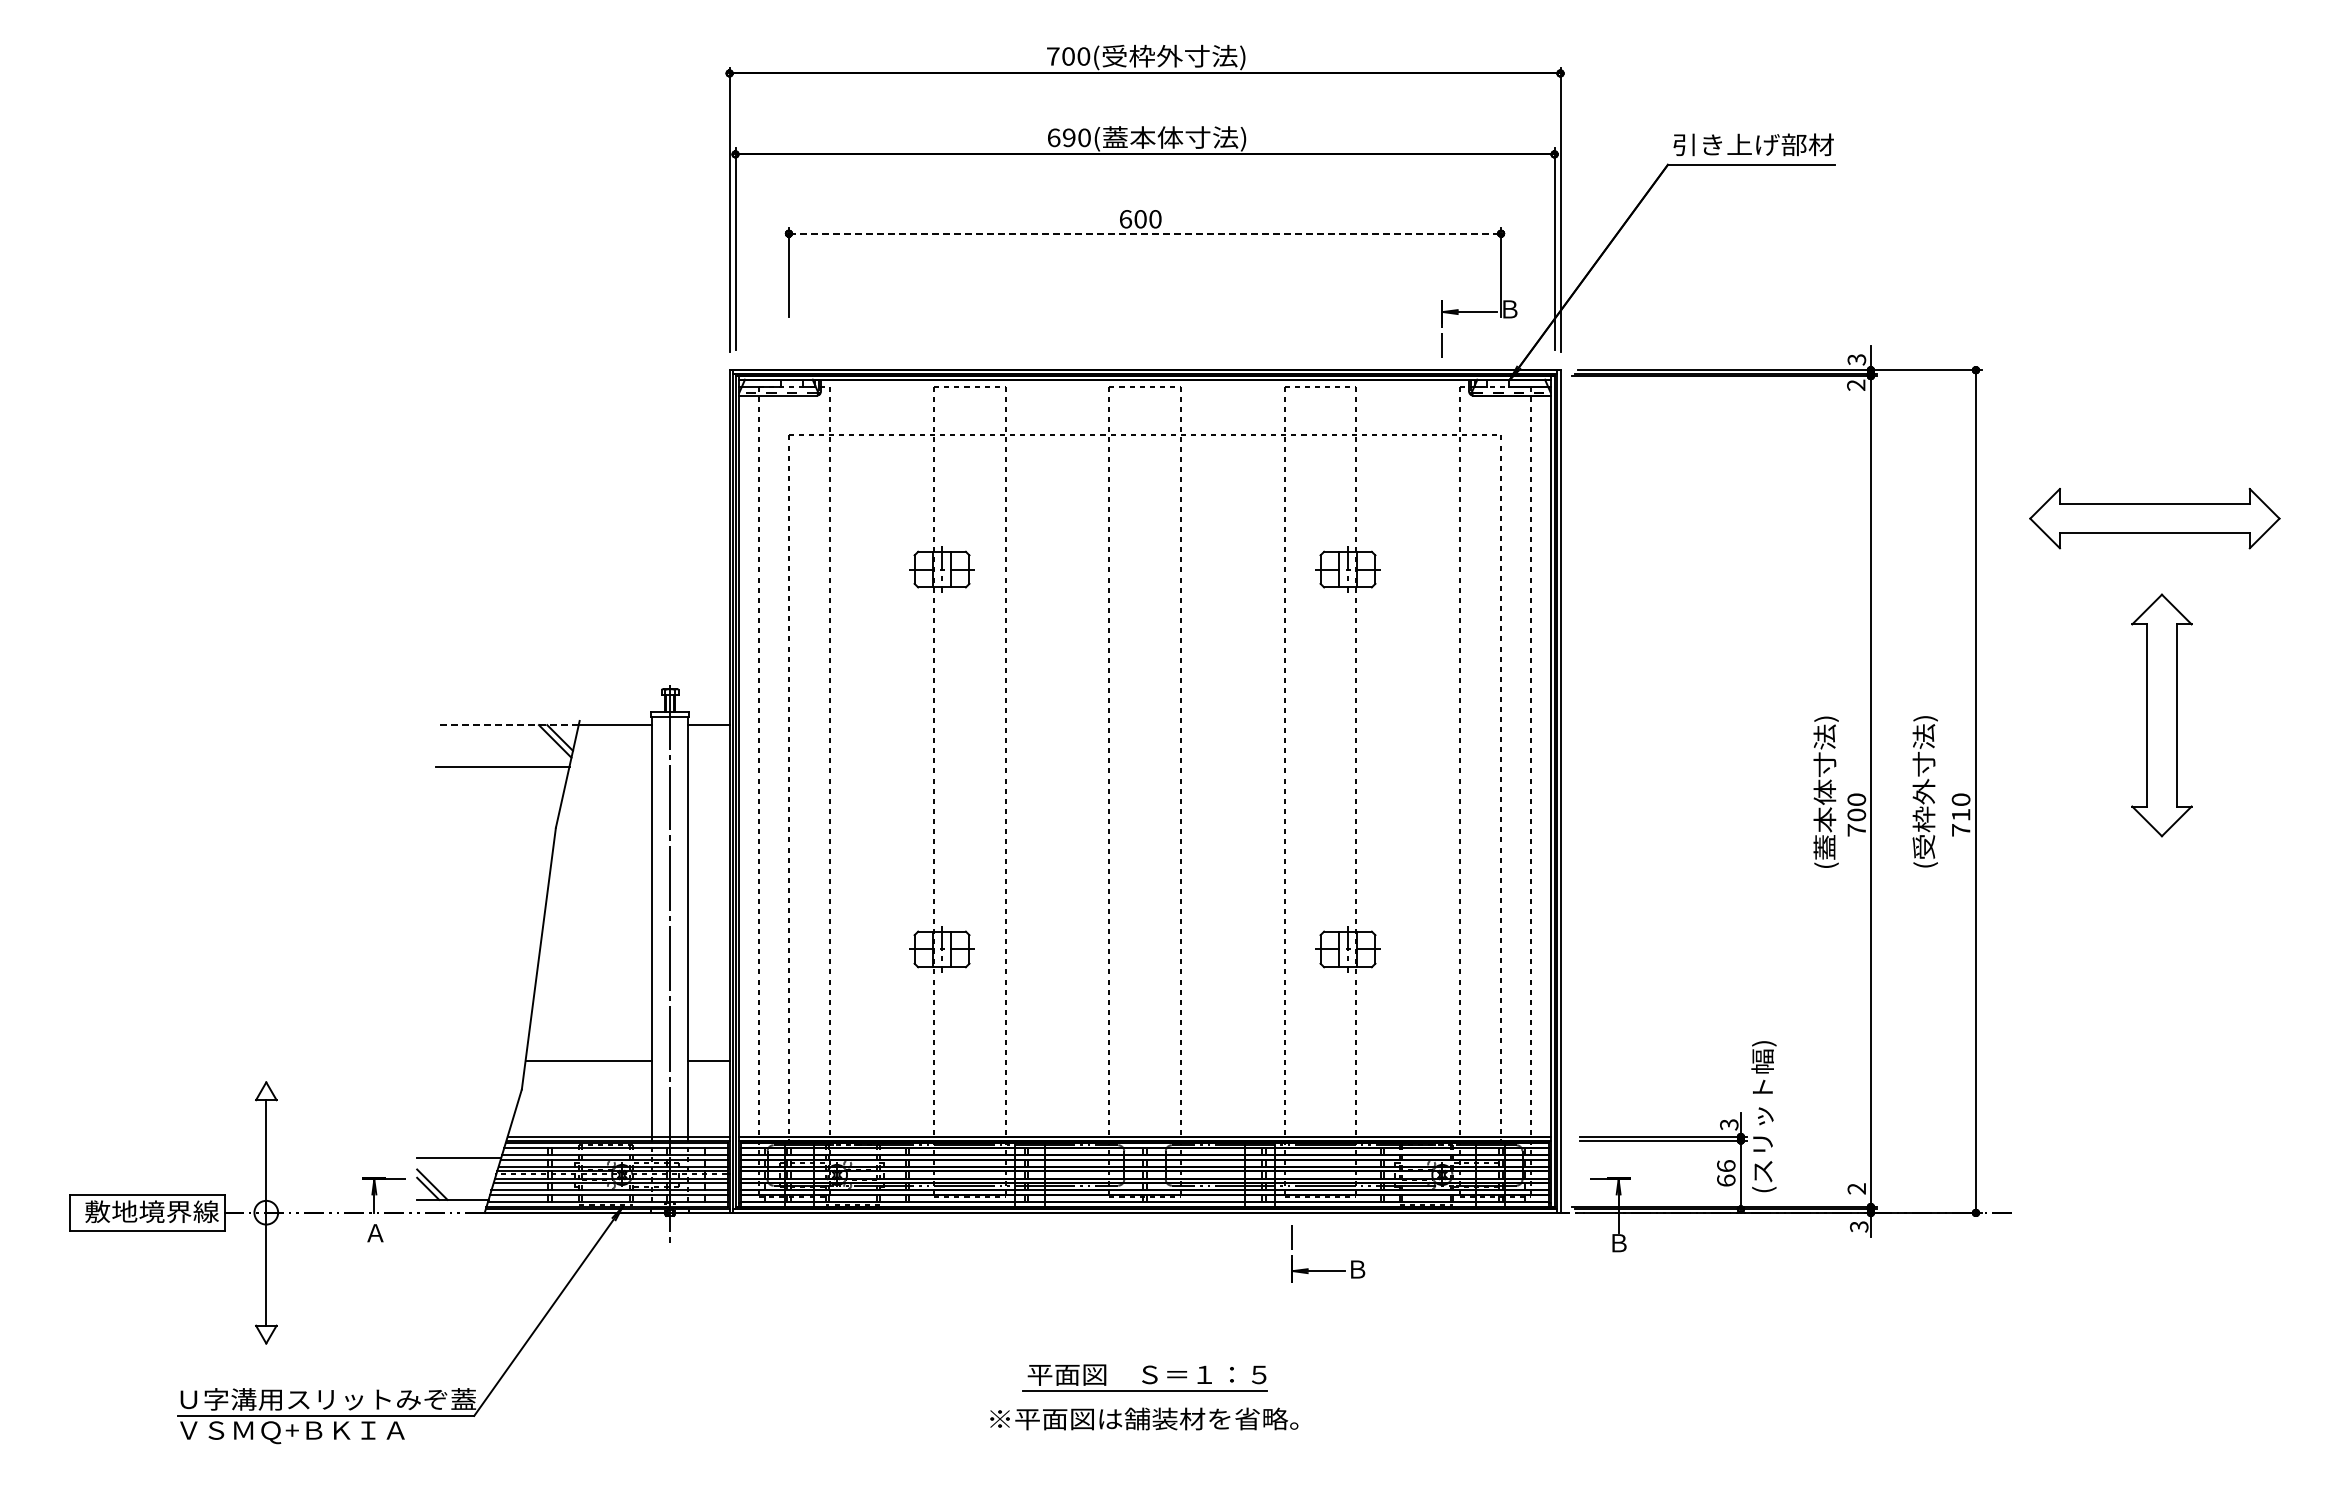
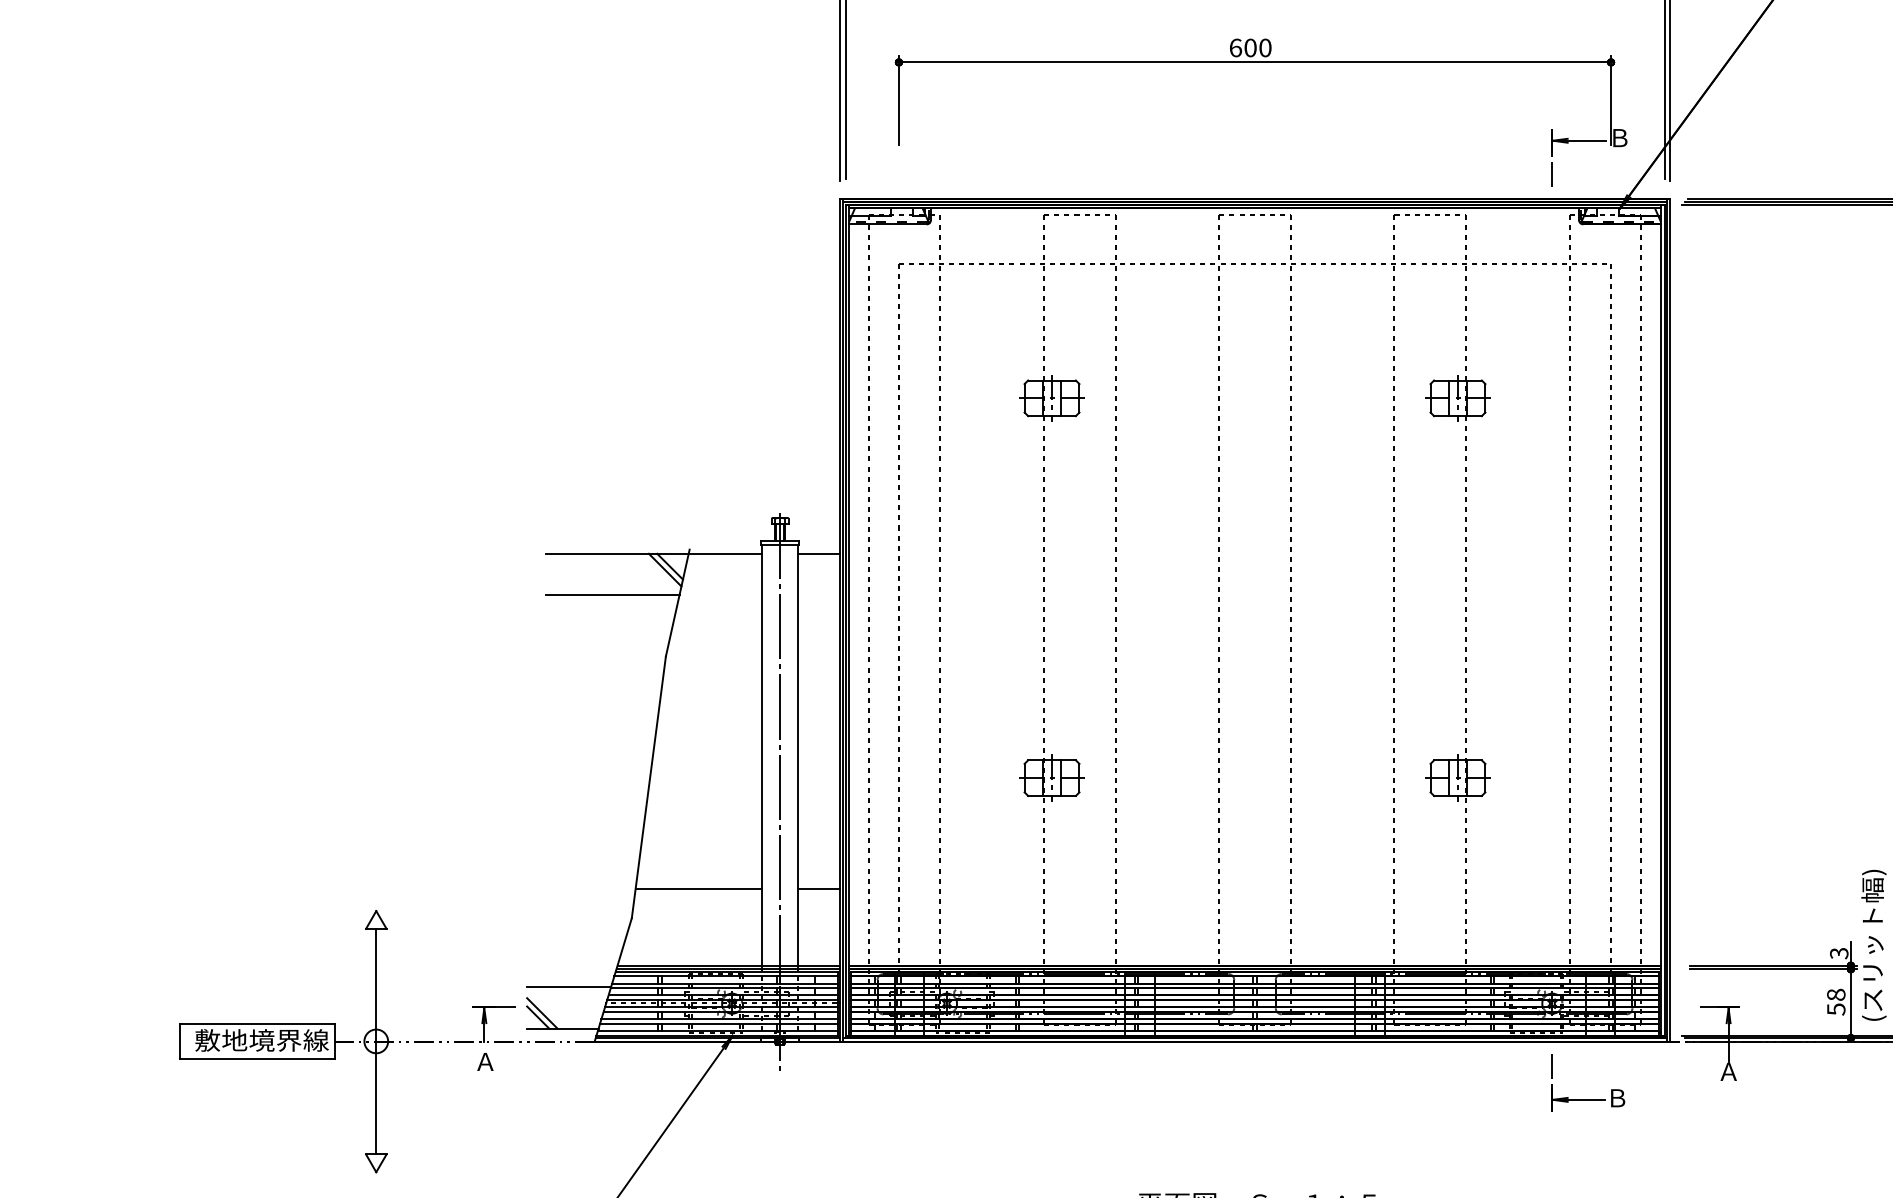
line: (1145, 233) -> (1255, 62), dashed -> solid
line: (507, 725) -> (617, 554), dashed -> solid
text: (1726, 1173) -> (1836, 1002), 66 -> 58
text: (1618, 1243) -> (1728, 1072), Ｂ -> Ａ
part: (1328, 1270) -> (1588, 1099), moved

